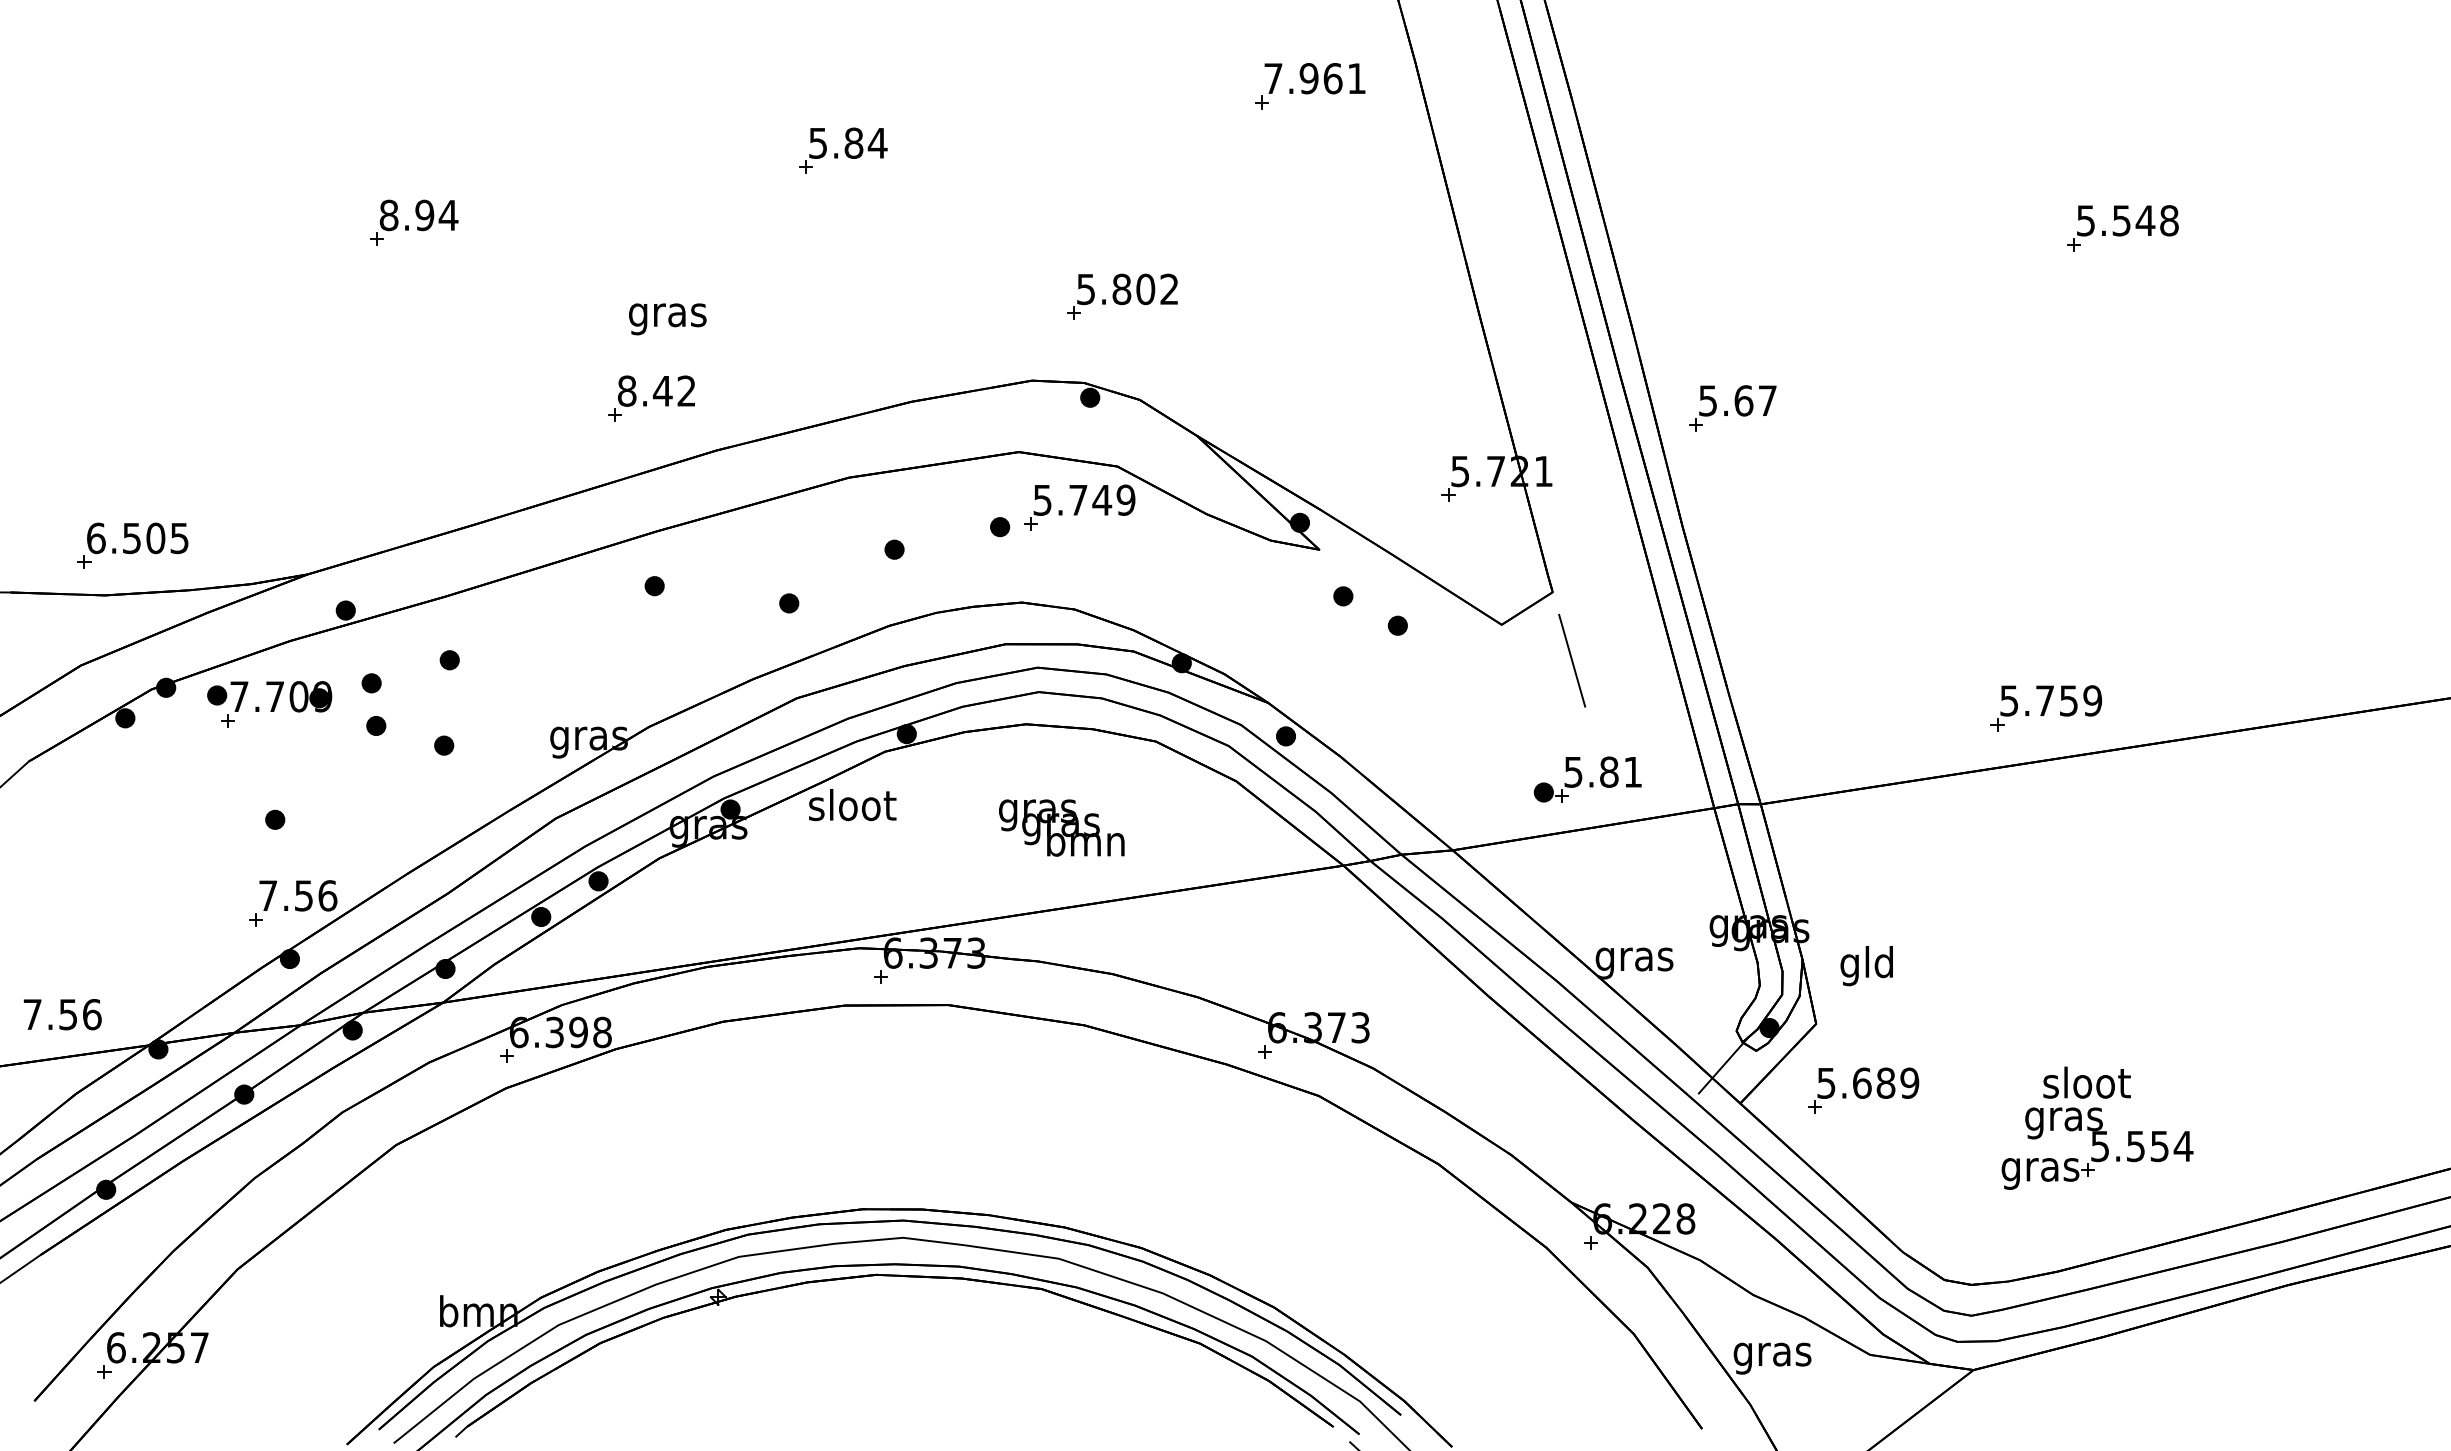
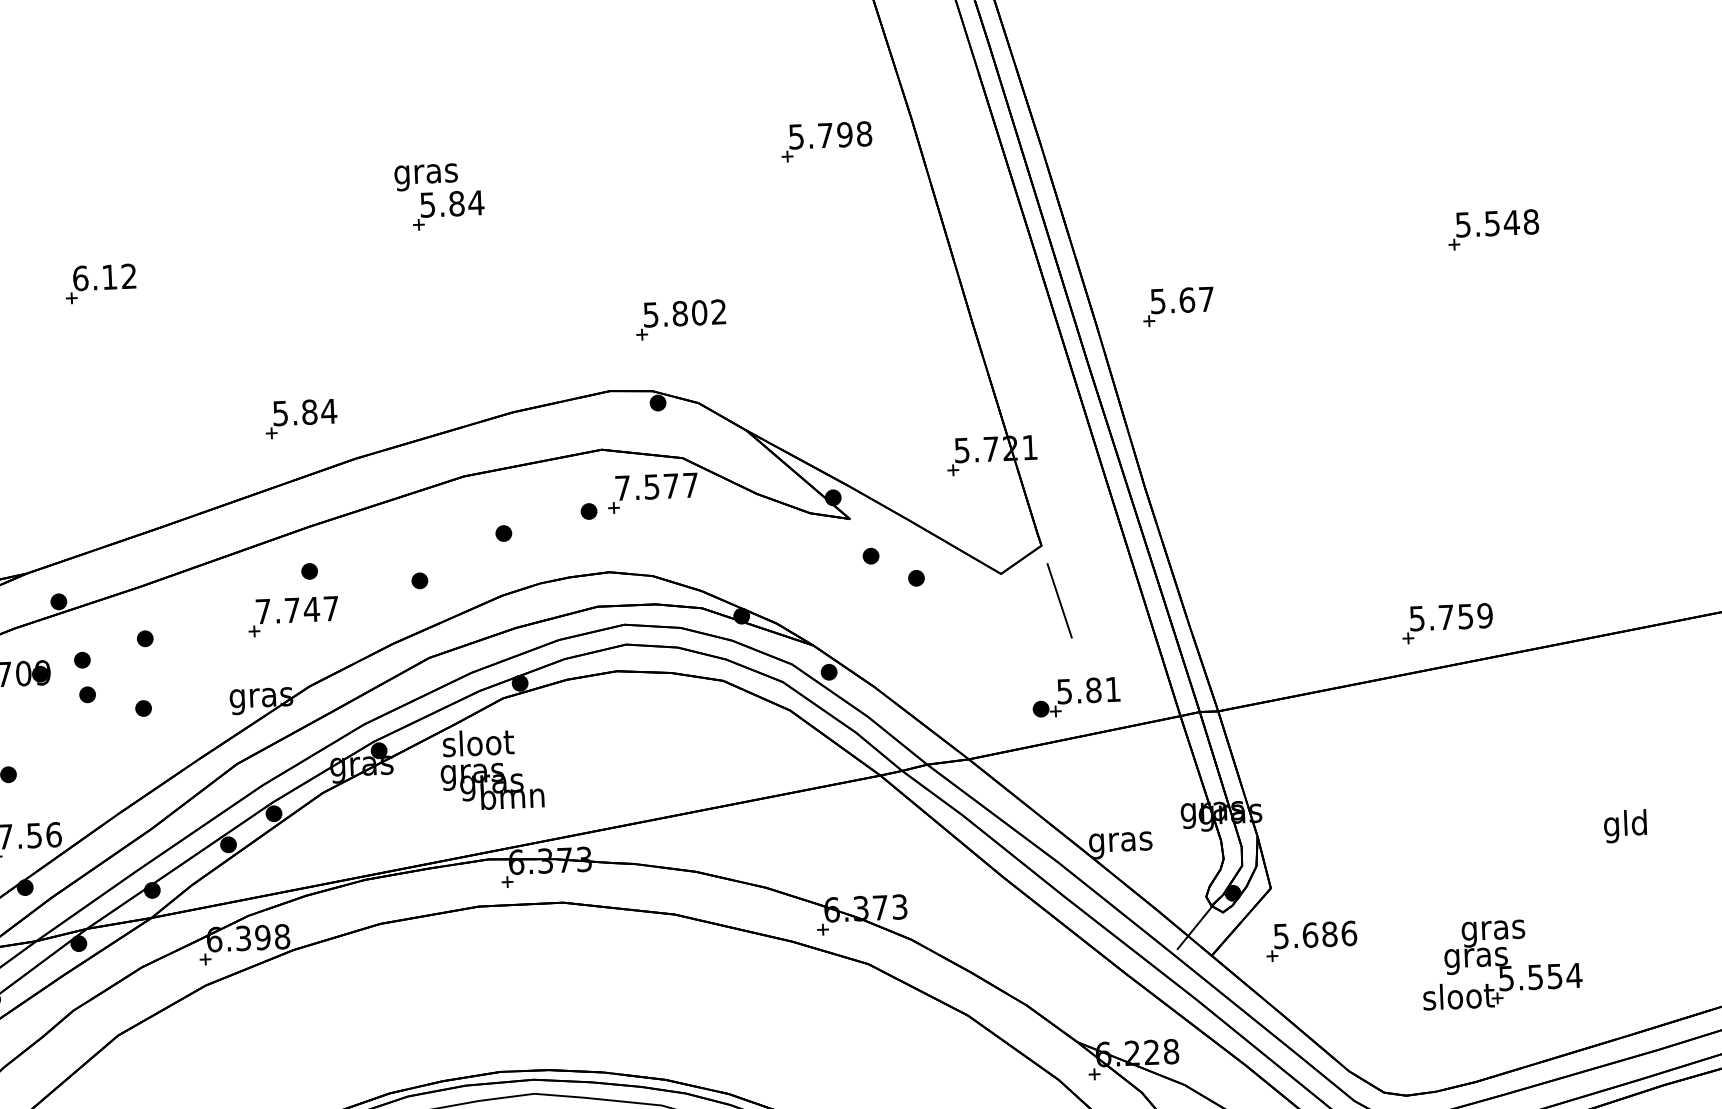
text: (1315, 78) -> (830, 135), 7.961 -> 5.798
text: (418, 215) -> (104, 277), 8.94 -> 6.12
text: (667, 319) -> (426, 177), moved
text: (657, 390) -> (305, 411), 8.42 -> 5.84
part: (1732, 408) -> (1178, 306), moved
text: (1084, 499) -> (656, 486), 5.749 -> 7.577
part: (632, 640) -> (293, 616), added
text: (1061, 827) -> (492, 786), moved
text: (1866, 966) -> (1625, 826), moved
text: (1909, 1082) -> (1348, 932), 5.689 -> 5.686
text: (2086, 1086) -> (1493, 930), sloot -> gras
text: (2040, 1169) -> (1458, 999), gras -> sloot

